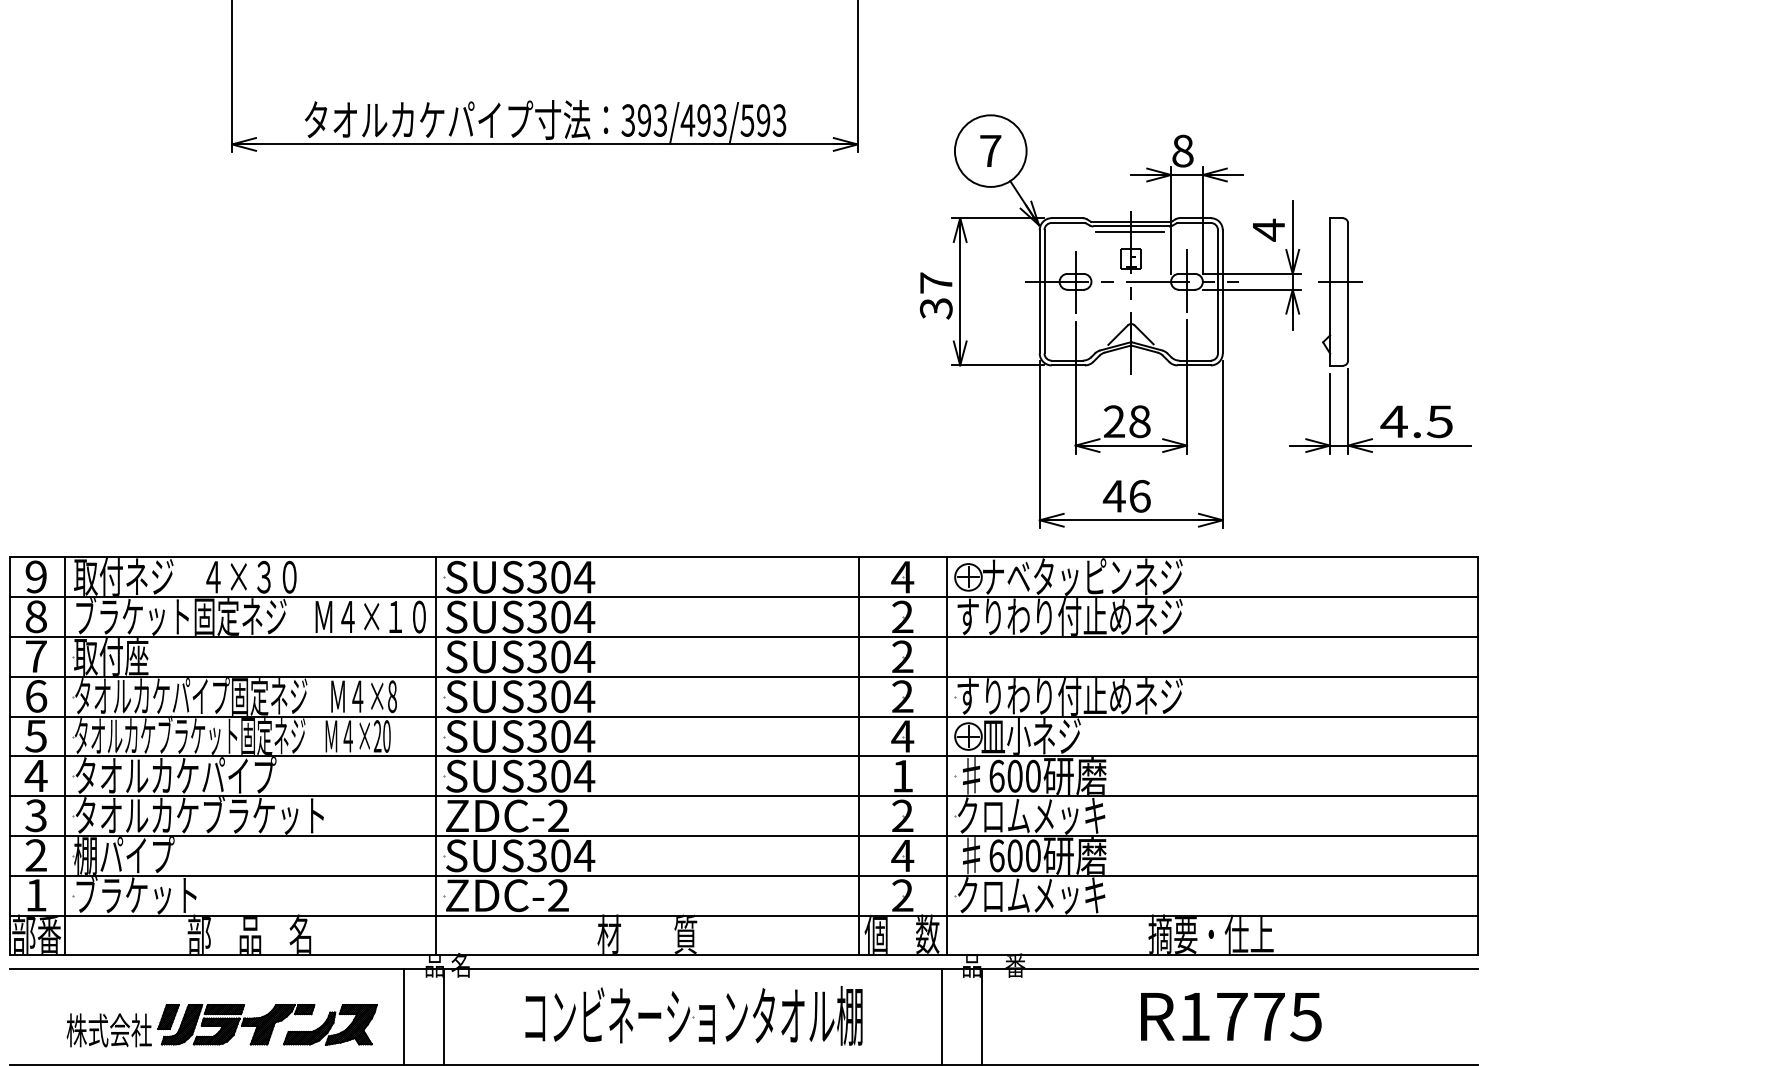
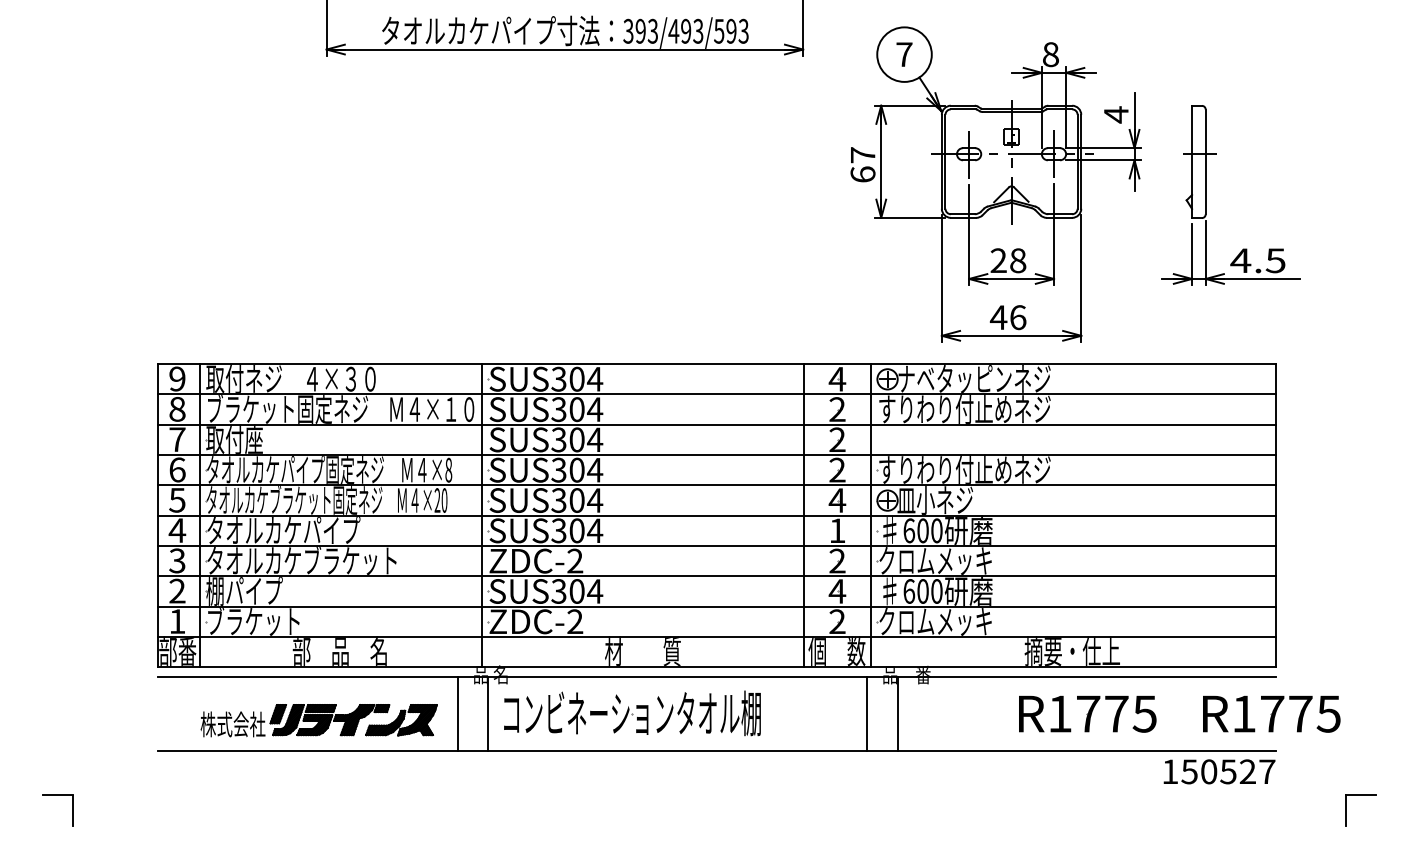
line: (1129, 232) -> (1010, 116), removed
text: (935, 308) -> (862, 174), 37 -> 67
part: (1349, 336) -> (1206, 195), moved
part: (694, 1016) -> (632, 713), moved
part: (1472, 1016) -> (1271, 713), added

